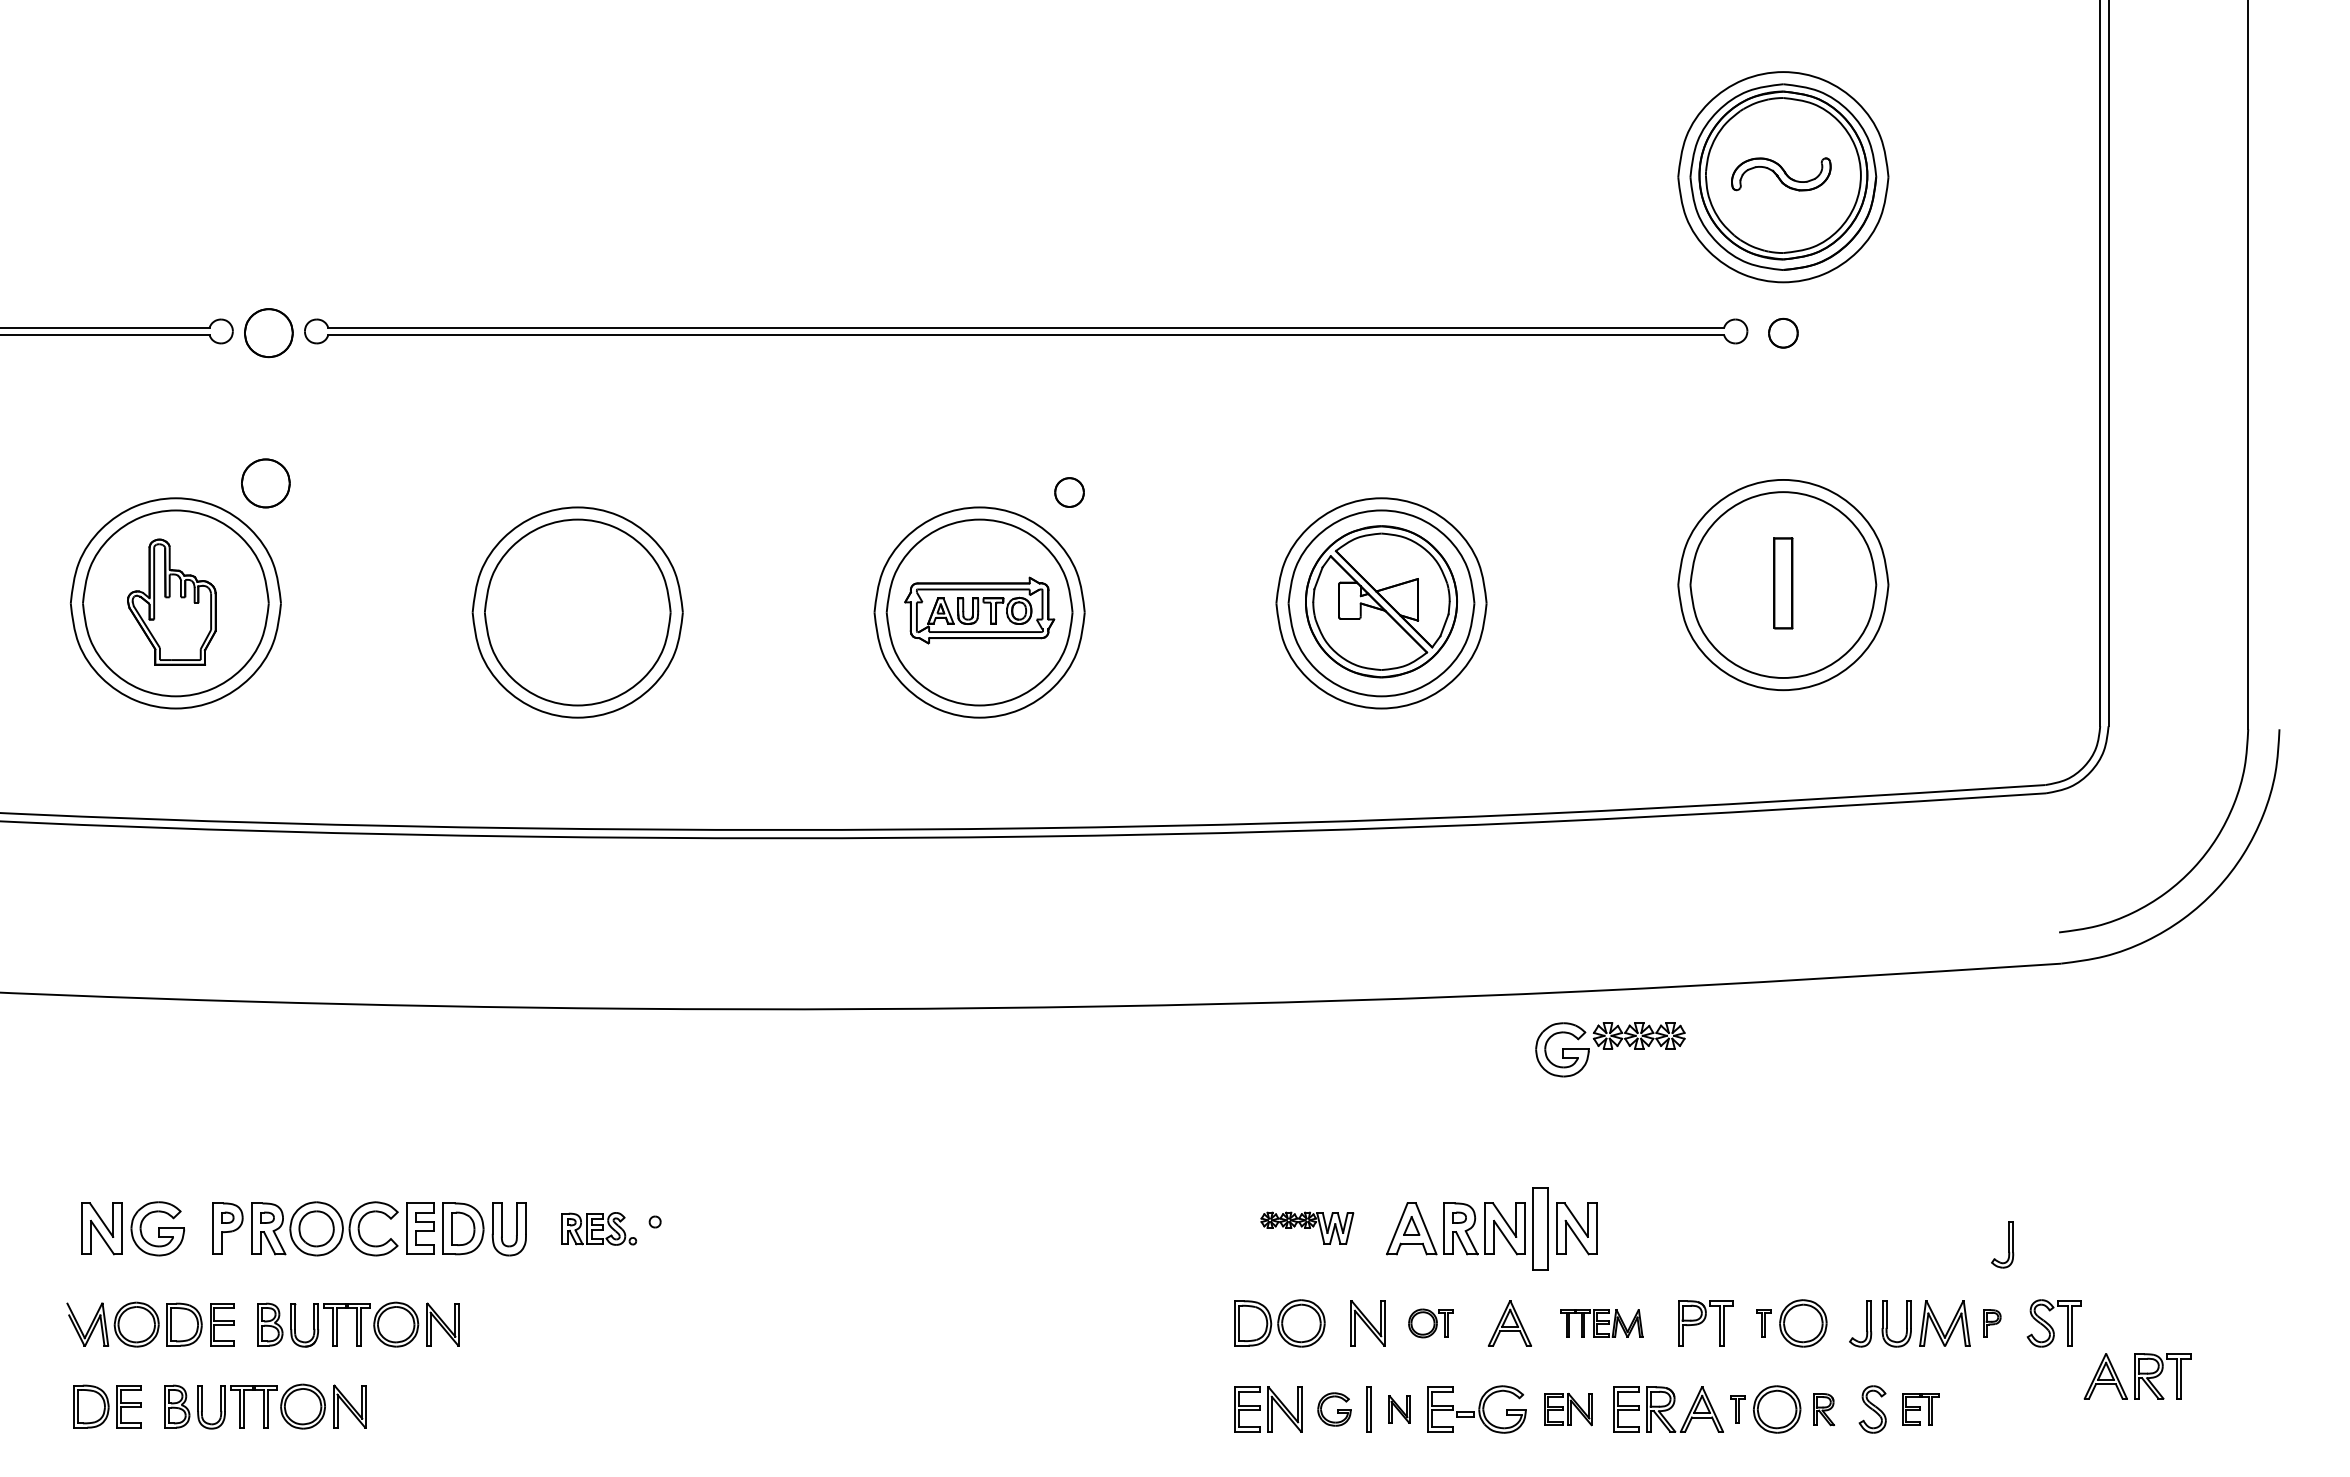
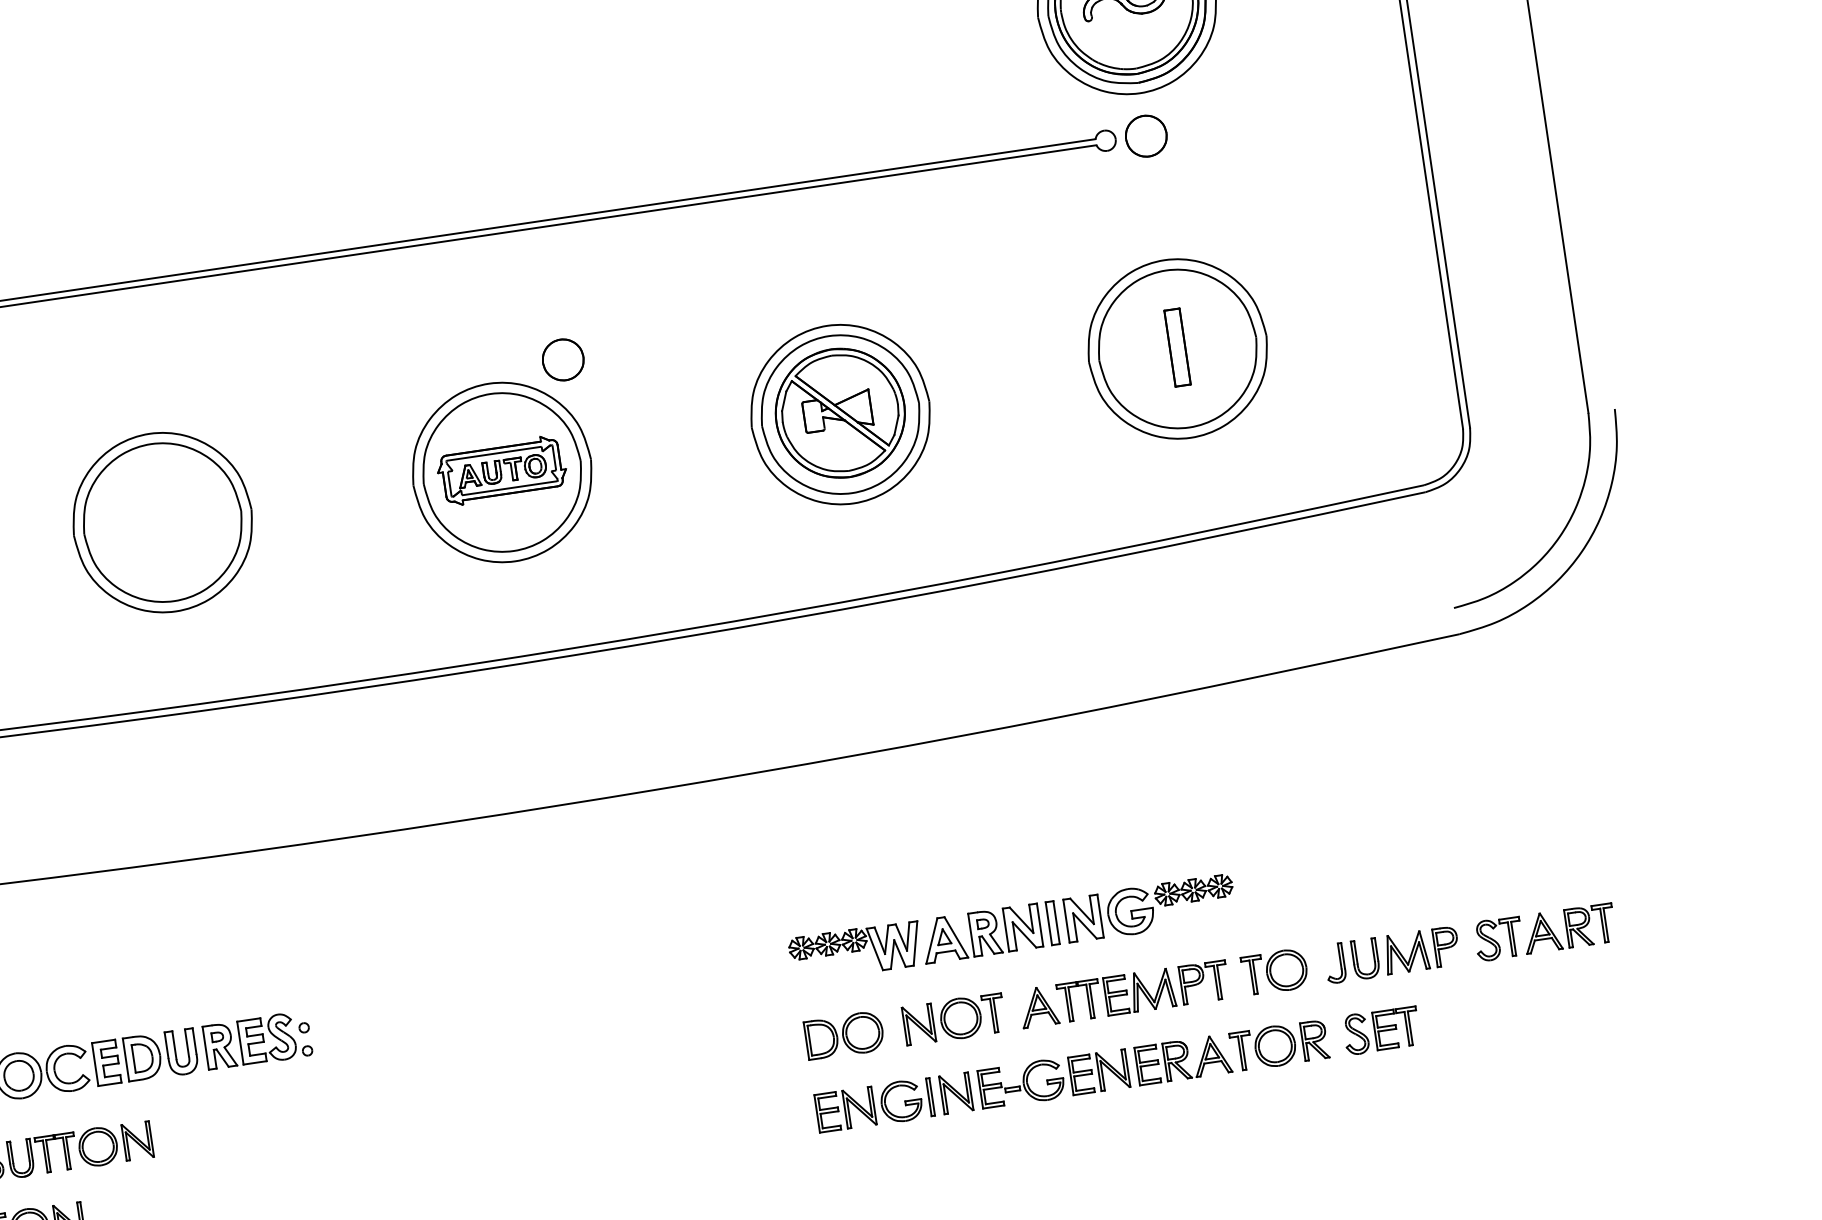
part: (1783, 333) -> (1146, 136), size x1.67
part: (1069, 492) -> (563, 359), size x1.67
part: (1610, 1049) -> (1171, 905), moved
part: (599, 1228) -> (257, 1040), size x1.67
part: (1307, 1228) -> (856, 951), size x1.67
part: (1540, 1228) -> (1052, 922), size x0.62
part: (2002, 1244) -> (1445, 878), removed
part: (1430, 1323) -> (971, 1016), size x1.67
part: (1601, 1323) -> (1116, 995), size x1.67
part: (1763, 1323) -> (1253, 975), size x1.67
part: (1992, 1323) -> (1446, 946), size x1.67
part: (2137, 1376) -> (1569, 928), moved
part: (1334, 1409) -> (901, 1101), size x1.43
part: (1399, 1409) -> (956, 1093), size x1.67
part: (1568, 1409) -> (1099, 1072), size x1.43
part: (1737, 1409) -> (1241, 1051), size x1.67
part: (1824, 1409) -> (1315, 1040), size x1.43
part: (1920, 1409) -> (1396, 1028), size x1.43

